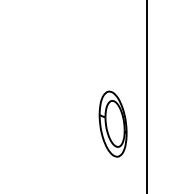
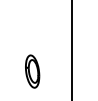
part: (112, 123) -> (32, 71), moved

